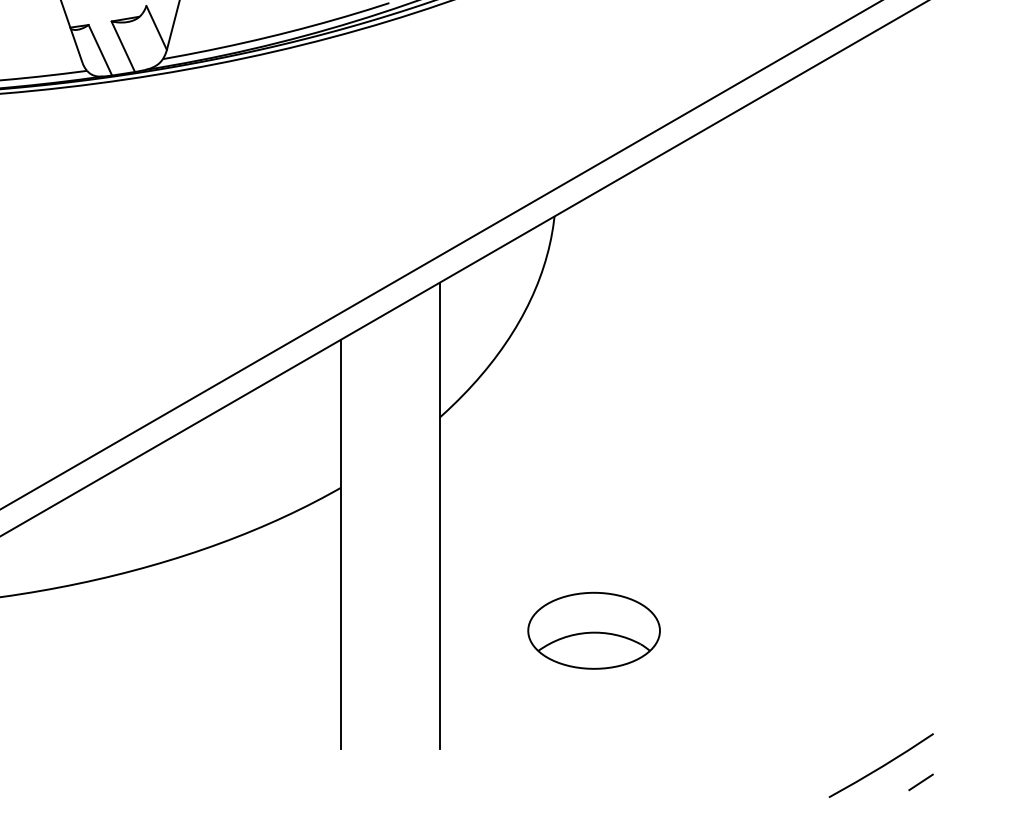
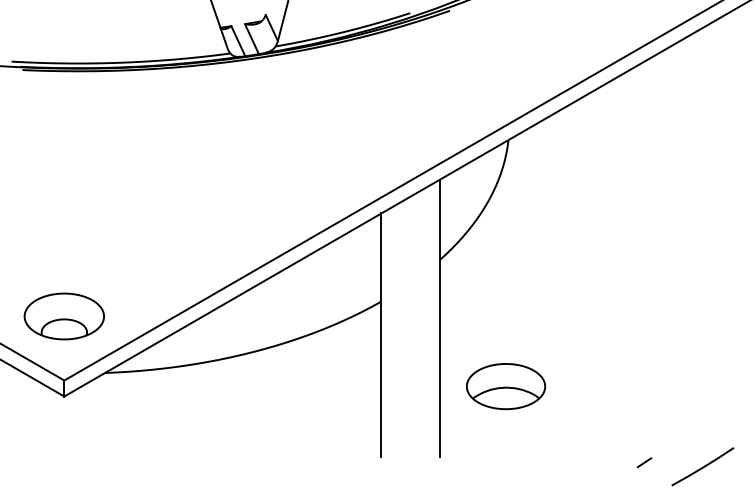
part: (594, 630) -> (506, 386), moved
line: (921, 782) -> (644, 462), moved

